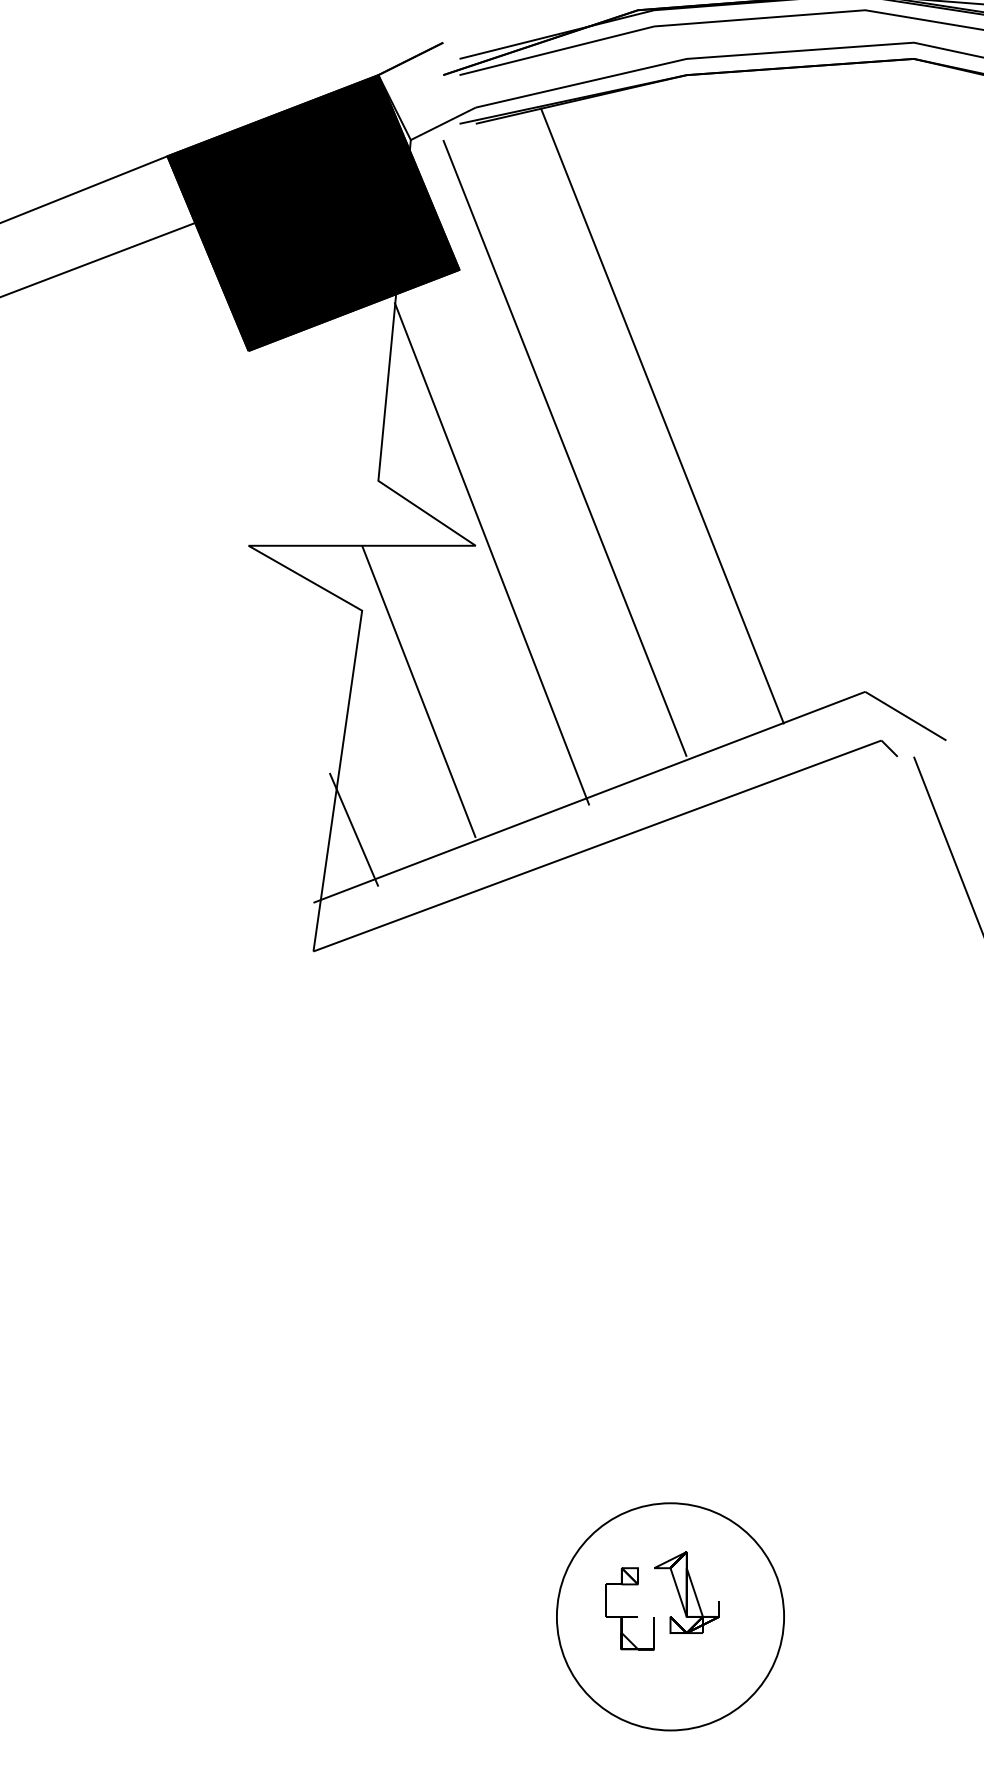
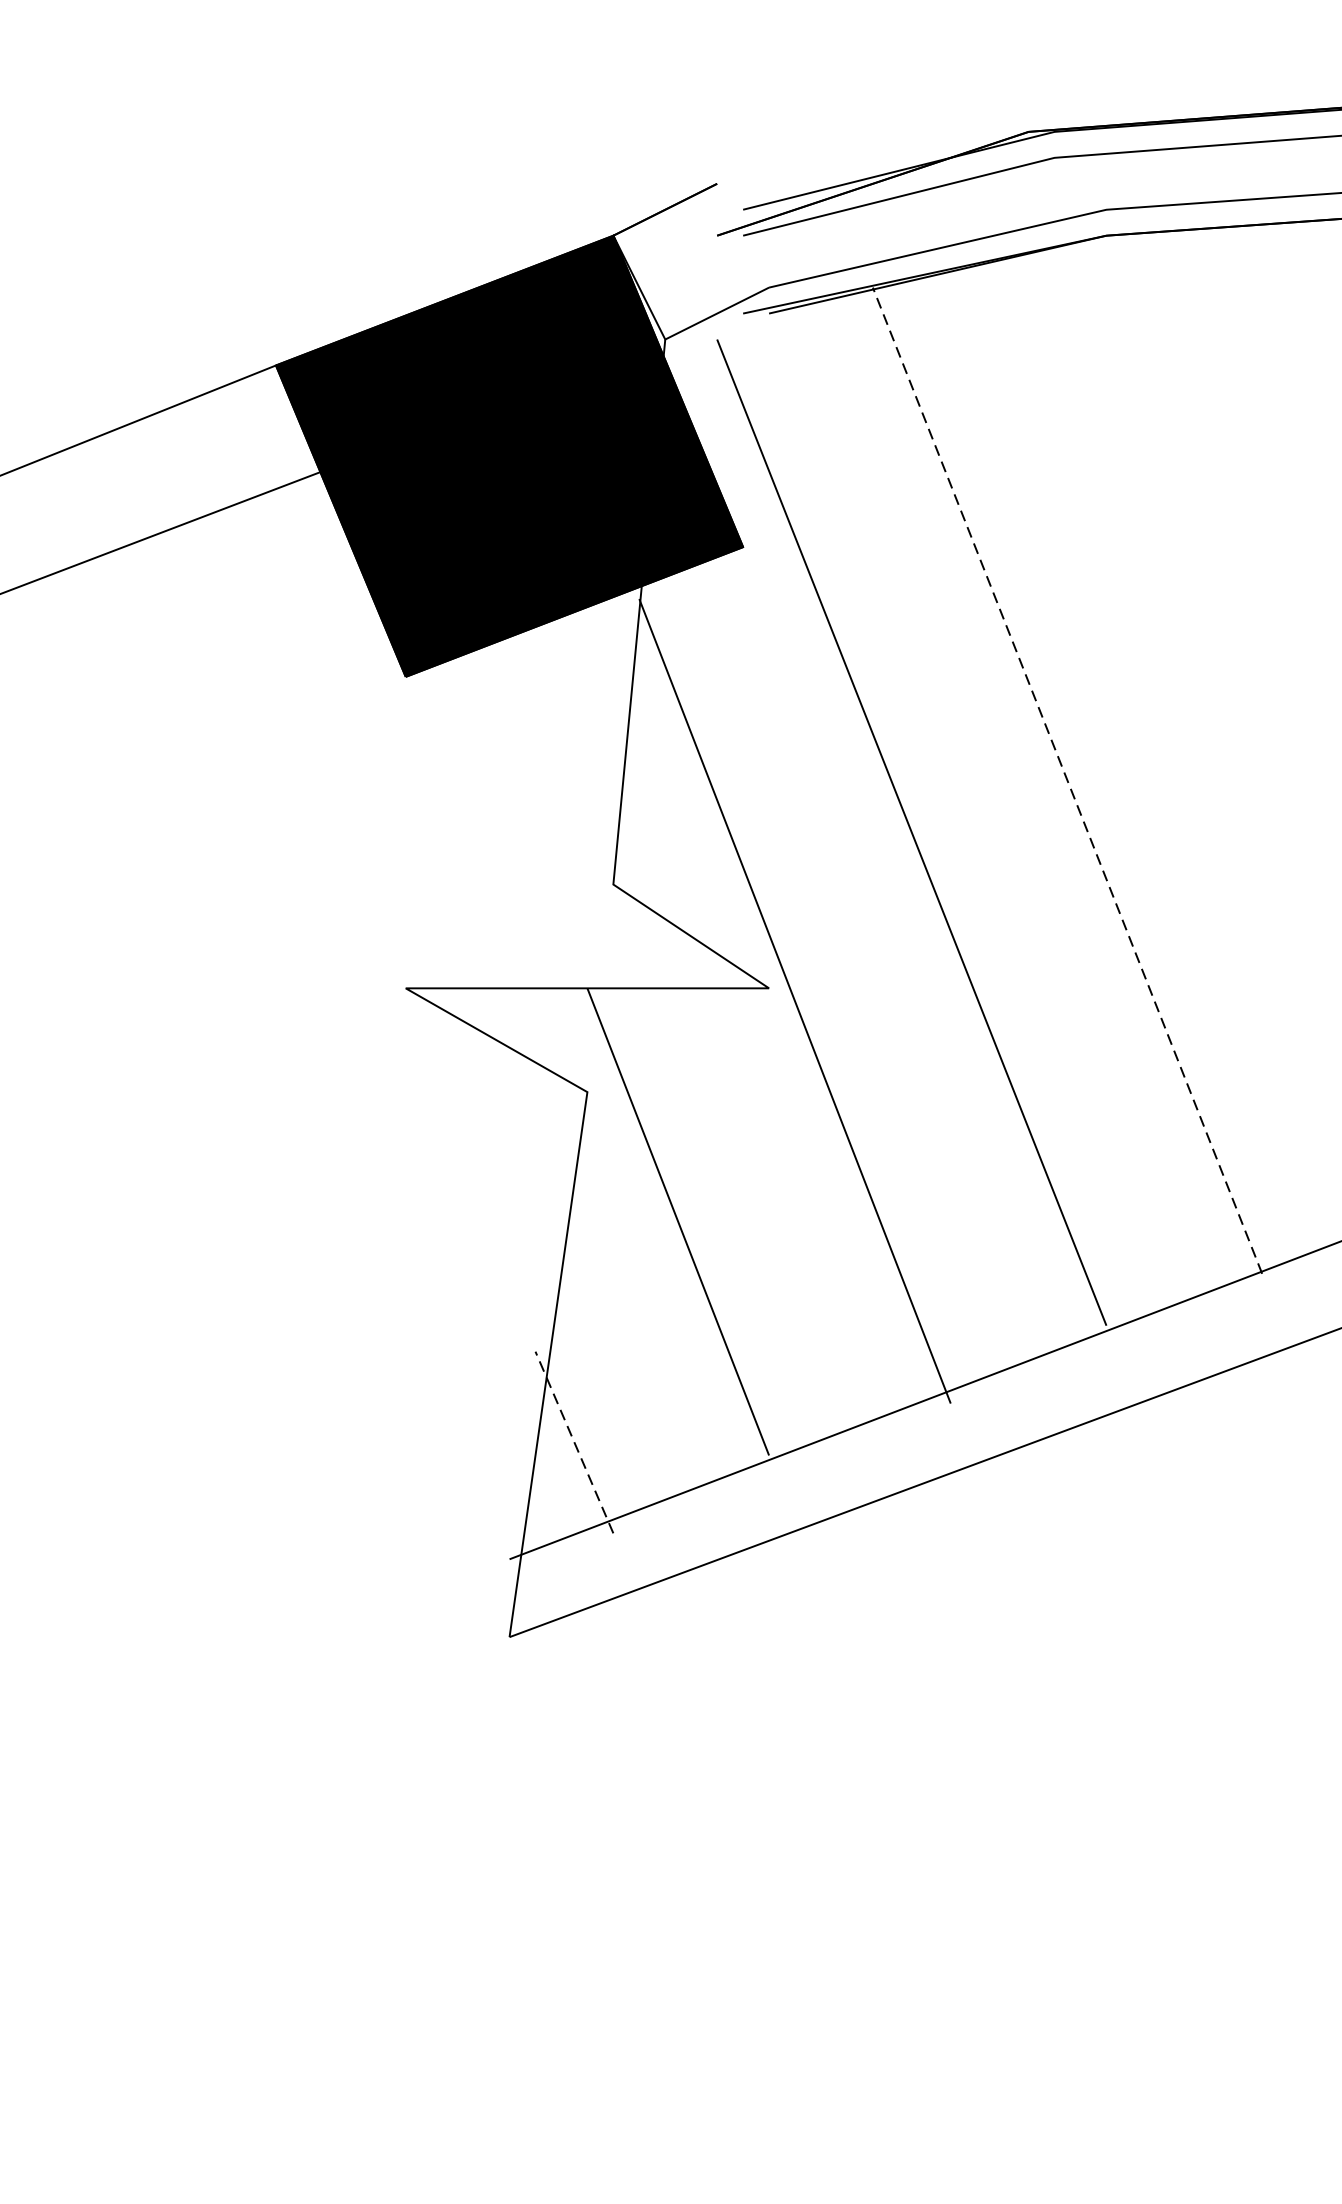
line: (662, 415) -> (1067, 779), solid -> dashed
line: (354, 829) -> (575, 1442), solid -> dashed

